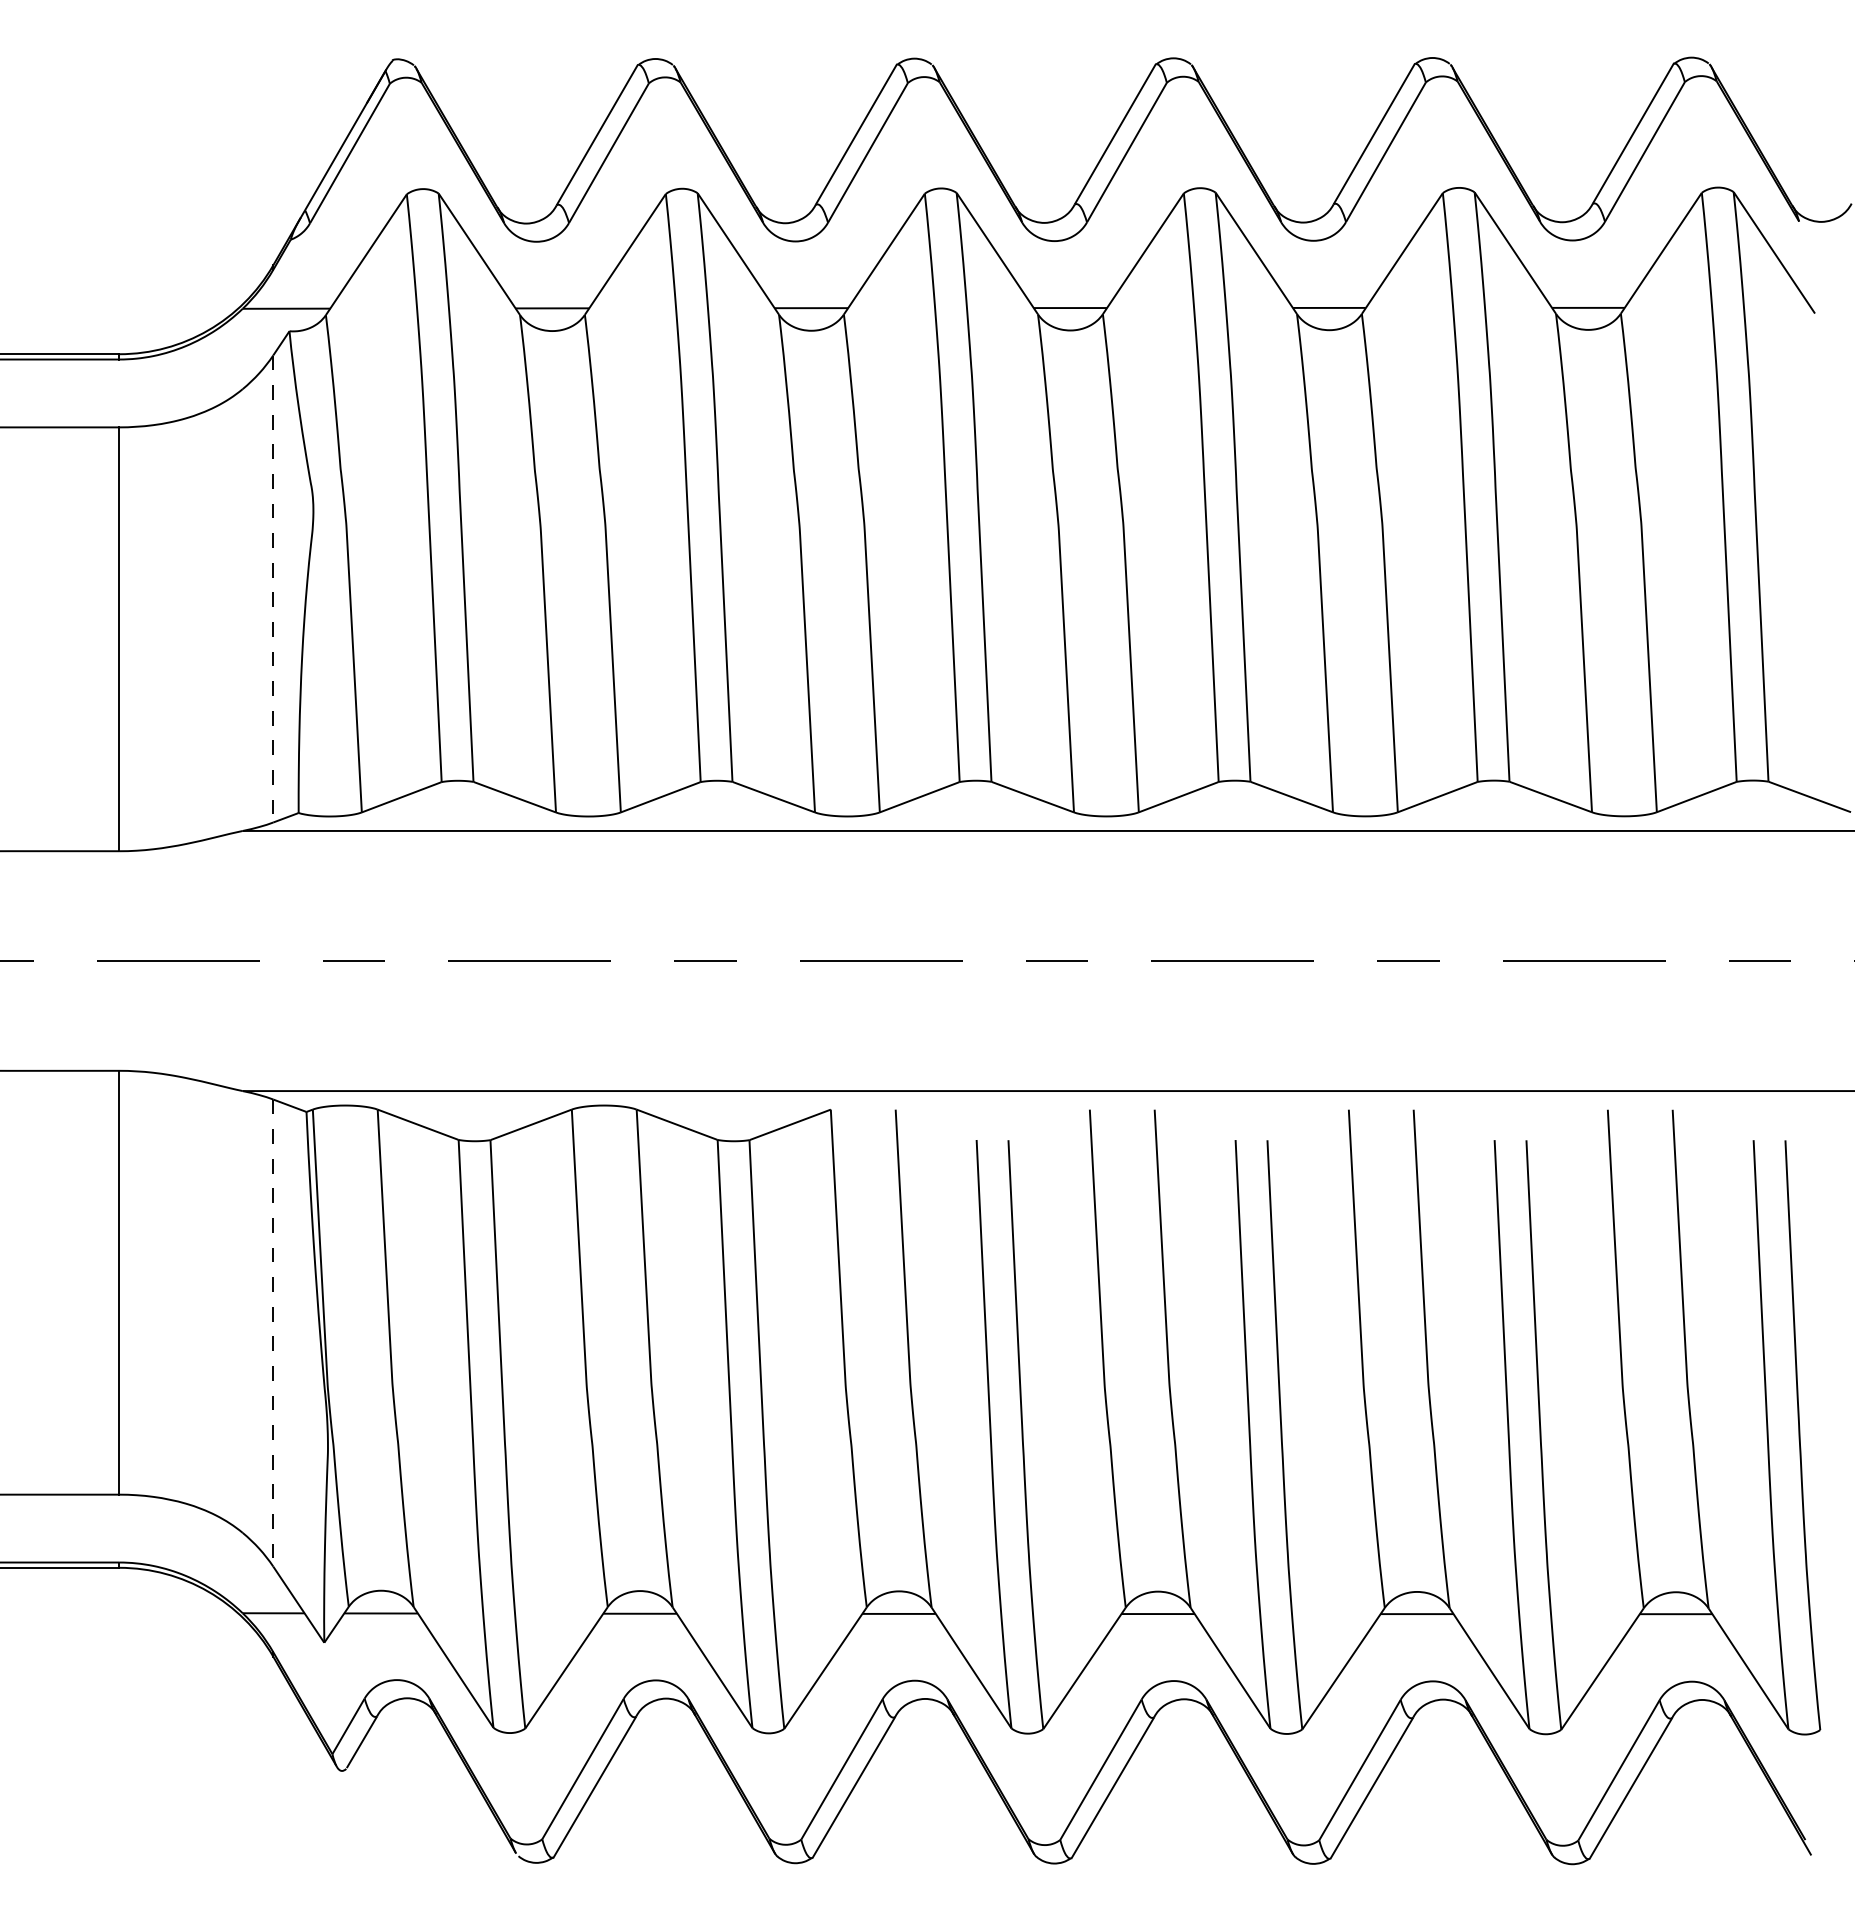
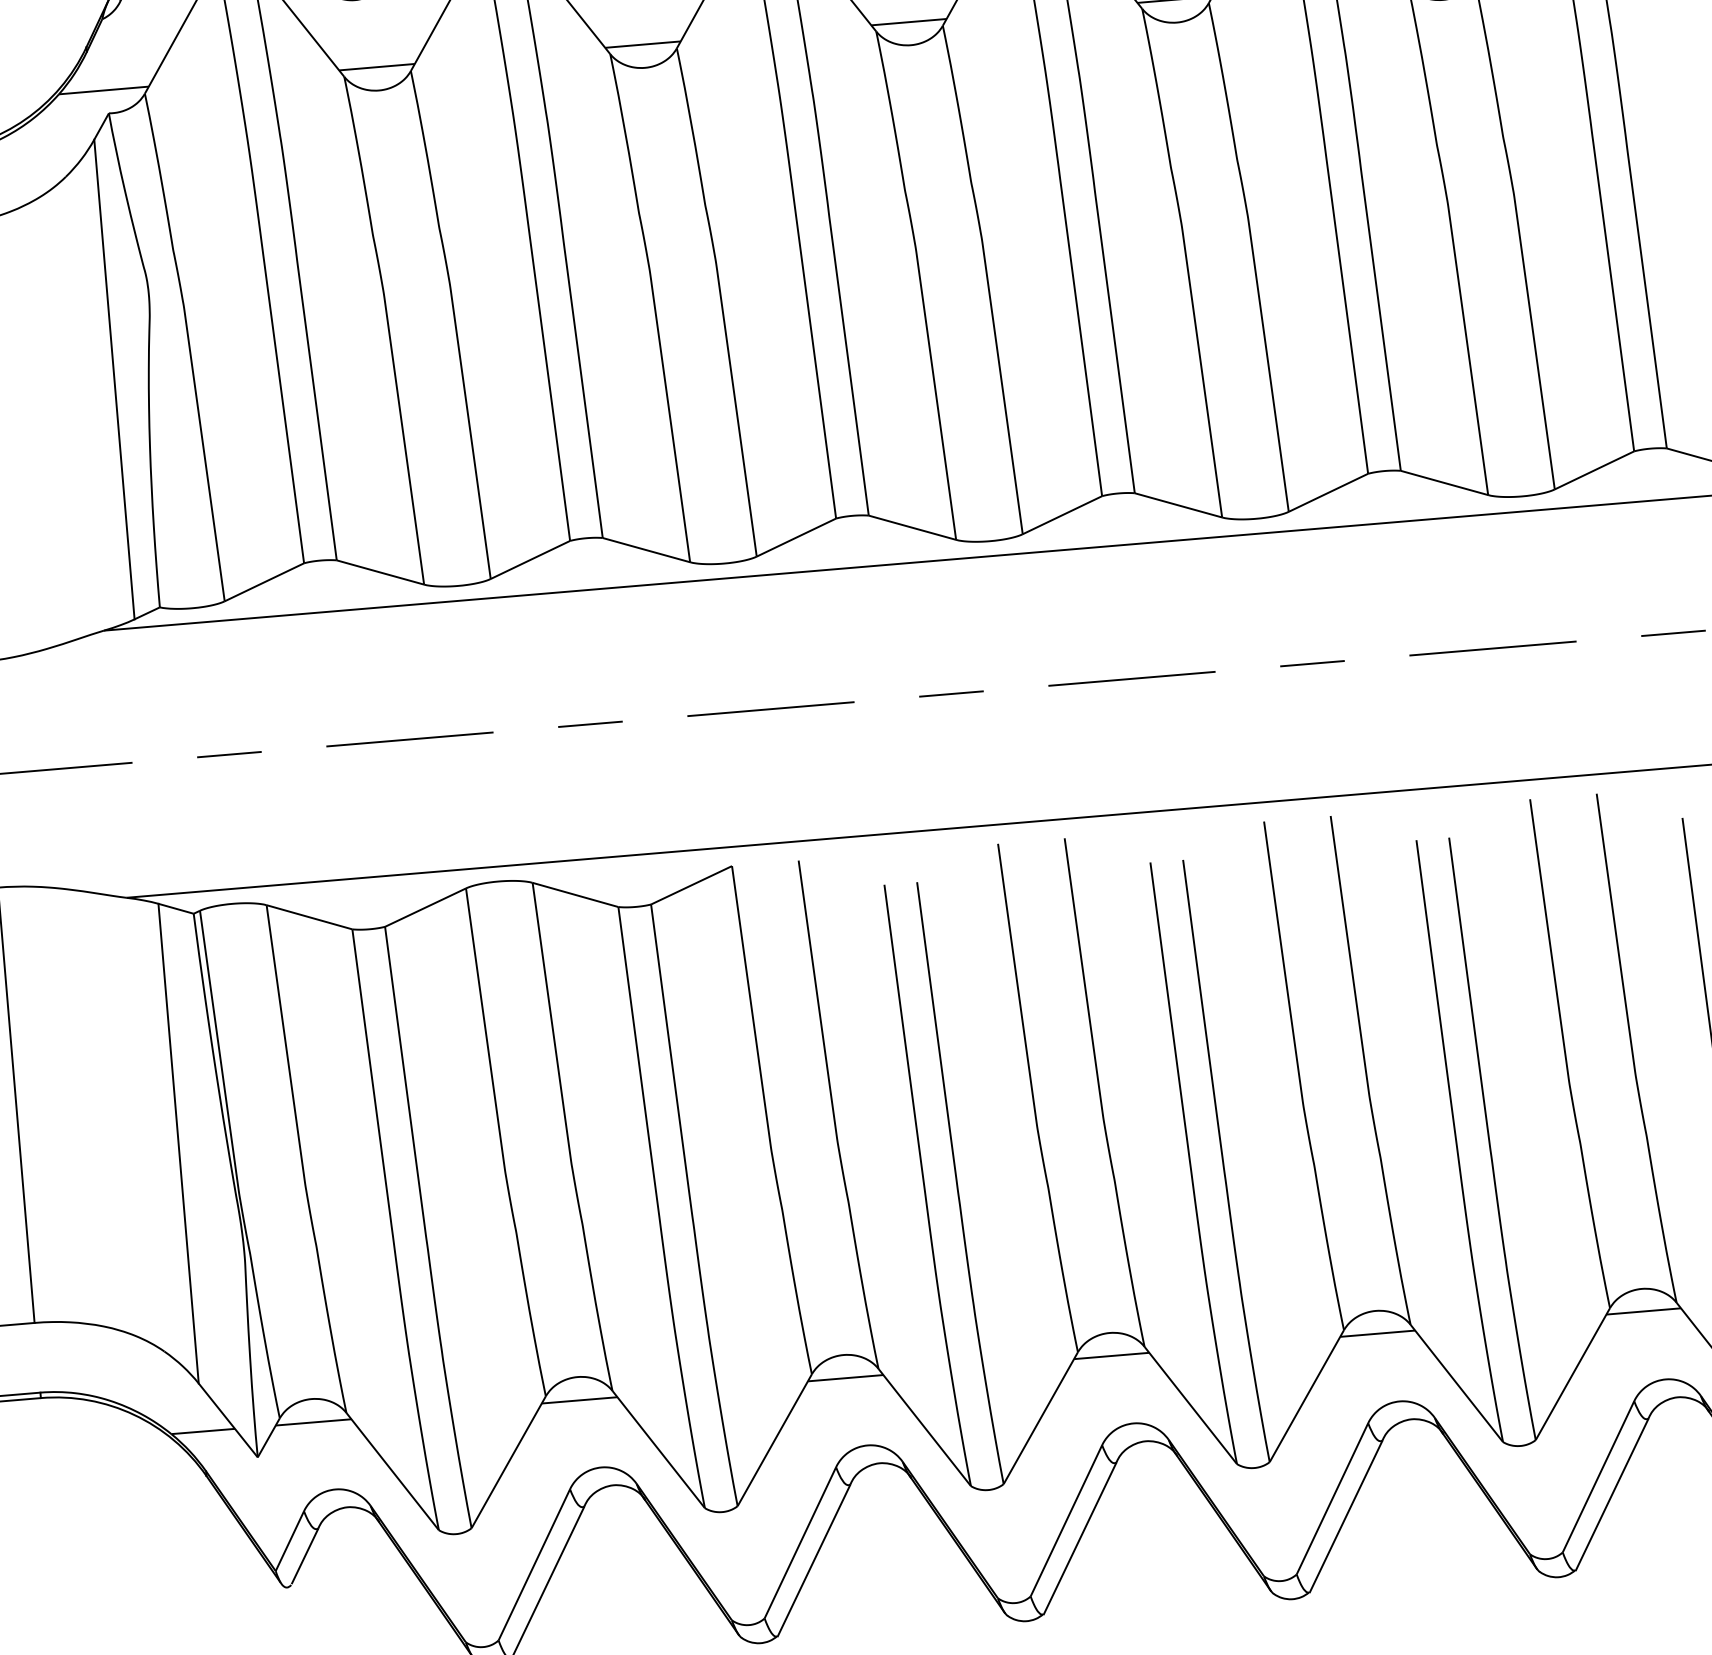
line: (273, 589) -> (114, 379), dashed -> solid
line: (273, 1333) -> (178, 1144), dashed -> solid

